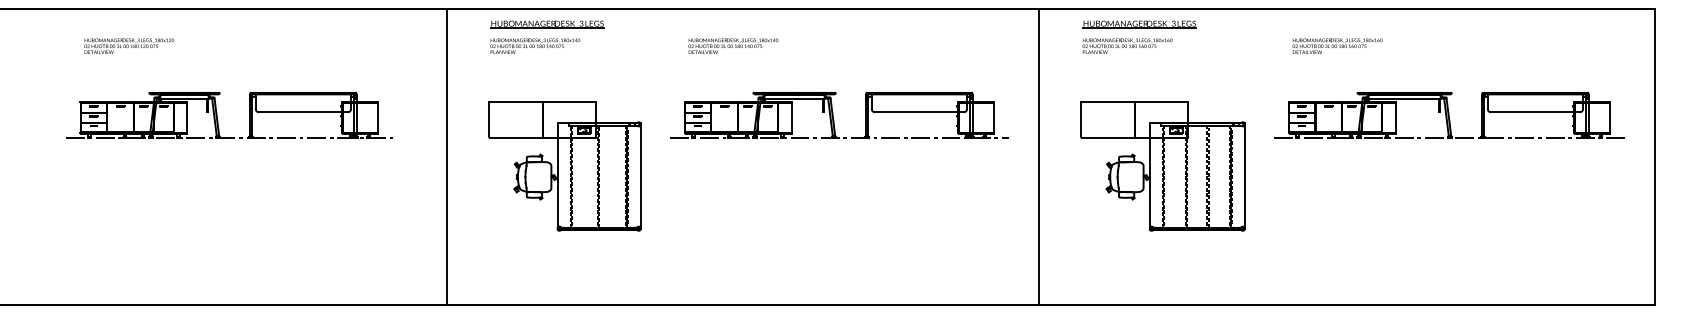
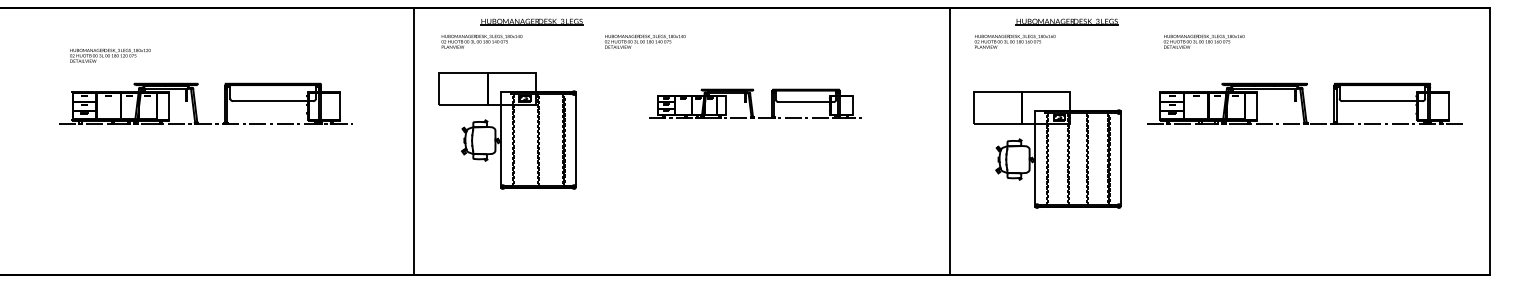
part: (547, 23) -> (531, 21), moved
part: (1139, 23) -> (1066, 21), moved
text: (129, 45) -> (110, 55), moved
text: (732, 45) -> (644, 41), moved
part: (839, 114) -> (755, 103), size x0.7
line: (447, 157) -> (414, 141), moved
line: (1039, 157) -> (950, 141), moved
part: (564, 165) -> (507, 130), moved

